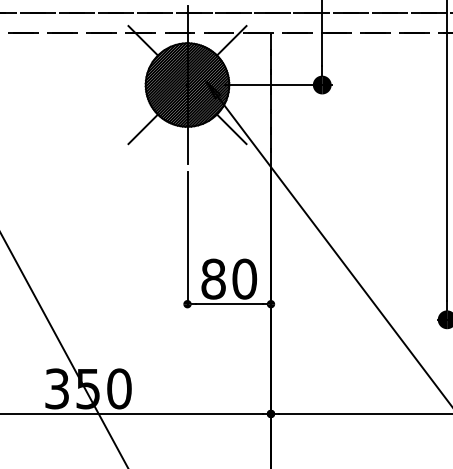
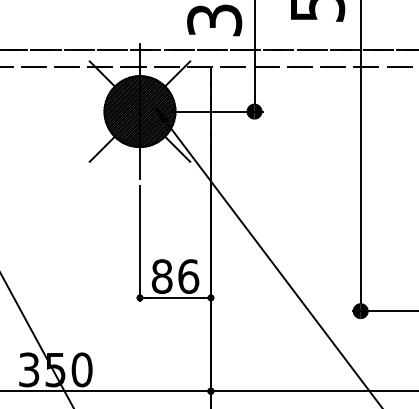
text: (244, 279) -> (188, 276), 80 -> 86

